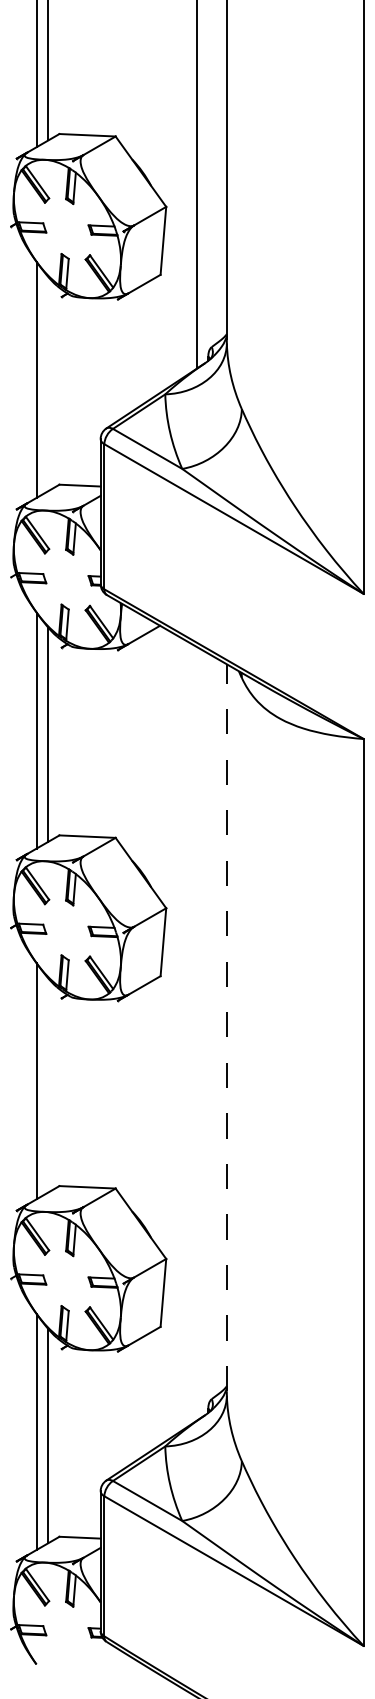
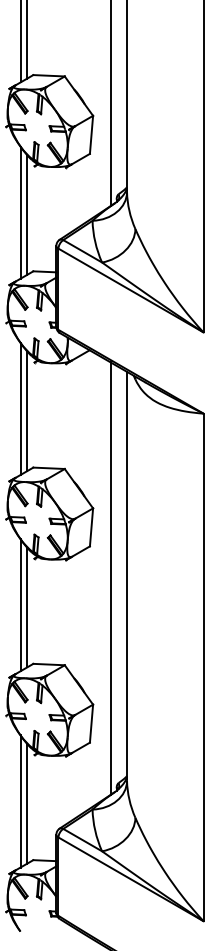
line: (49, 383) -> (27, 214), added
line: (227, 1026) -> (127, 574), dashed -> solid
line: (197, 1033) -> (110, 578), added
line: (49, 1085) -> (27, 607), added

